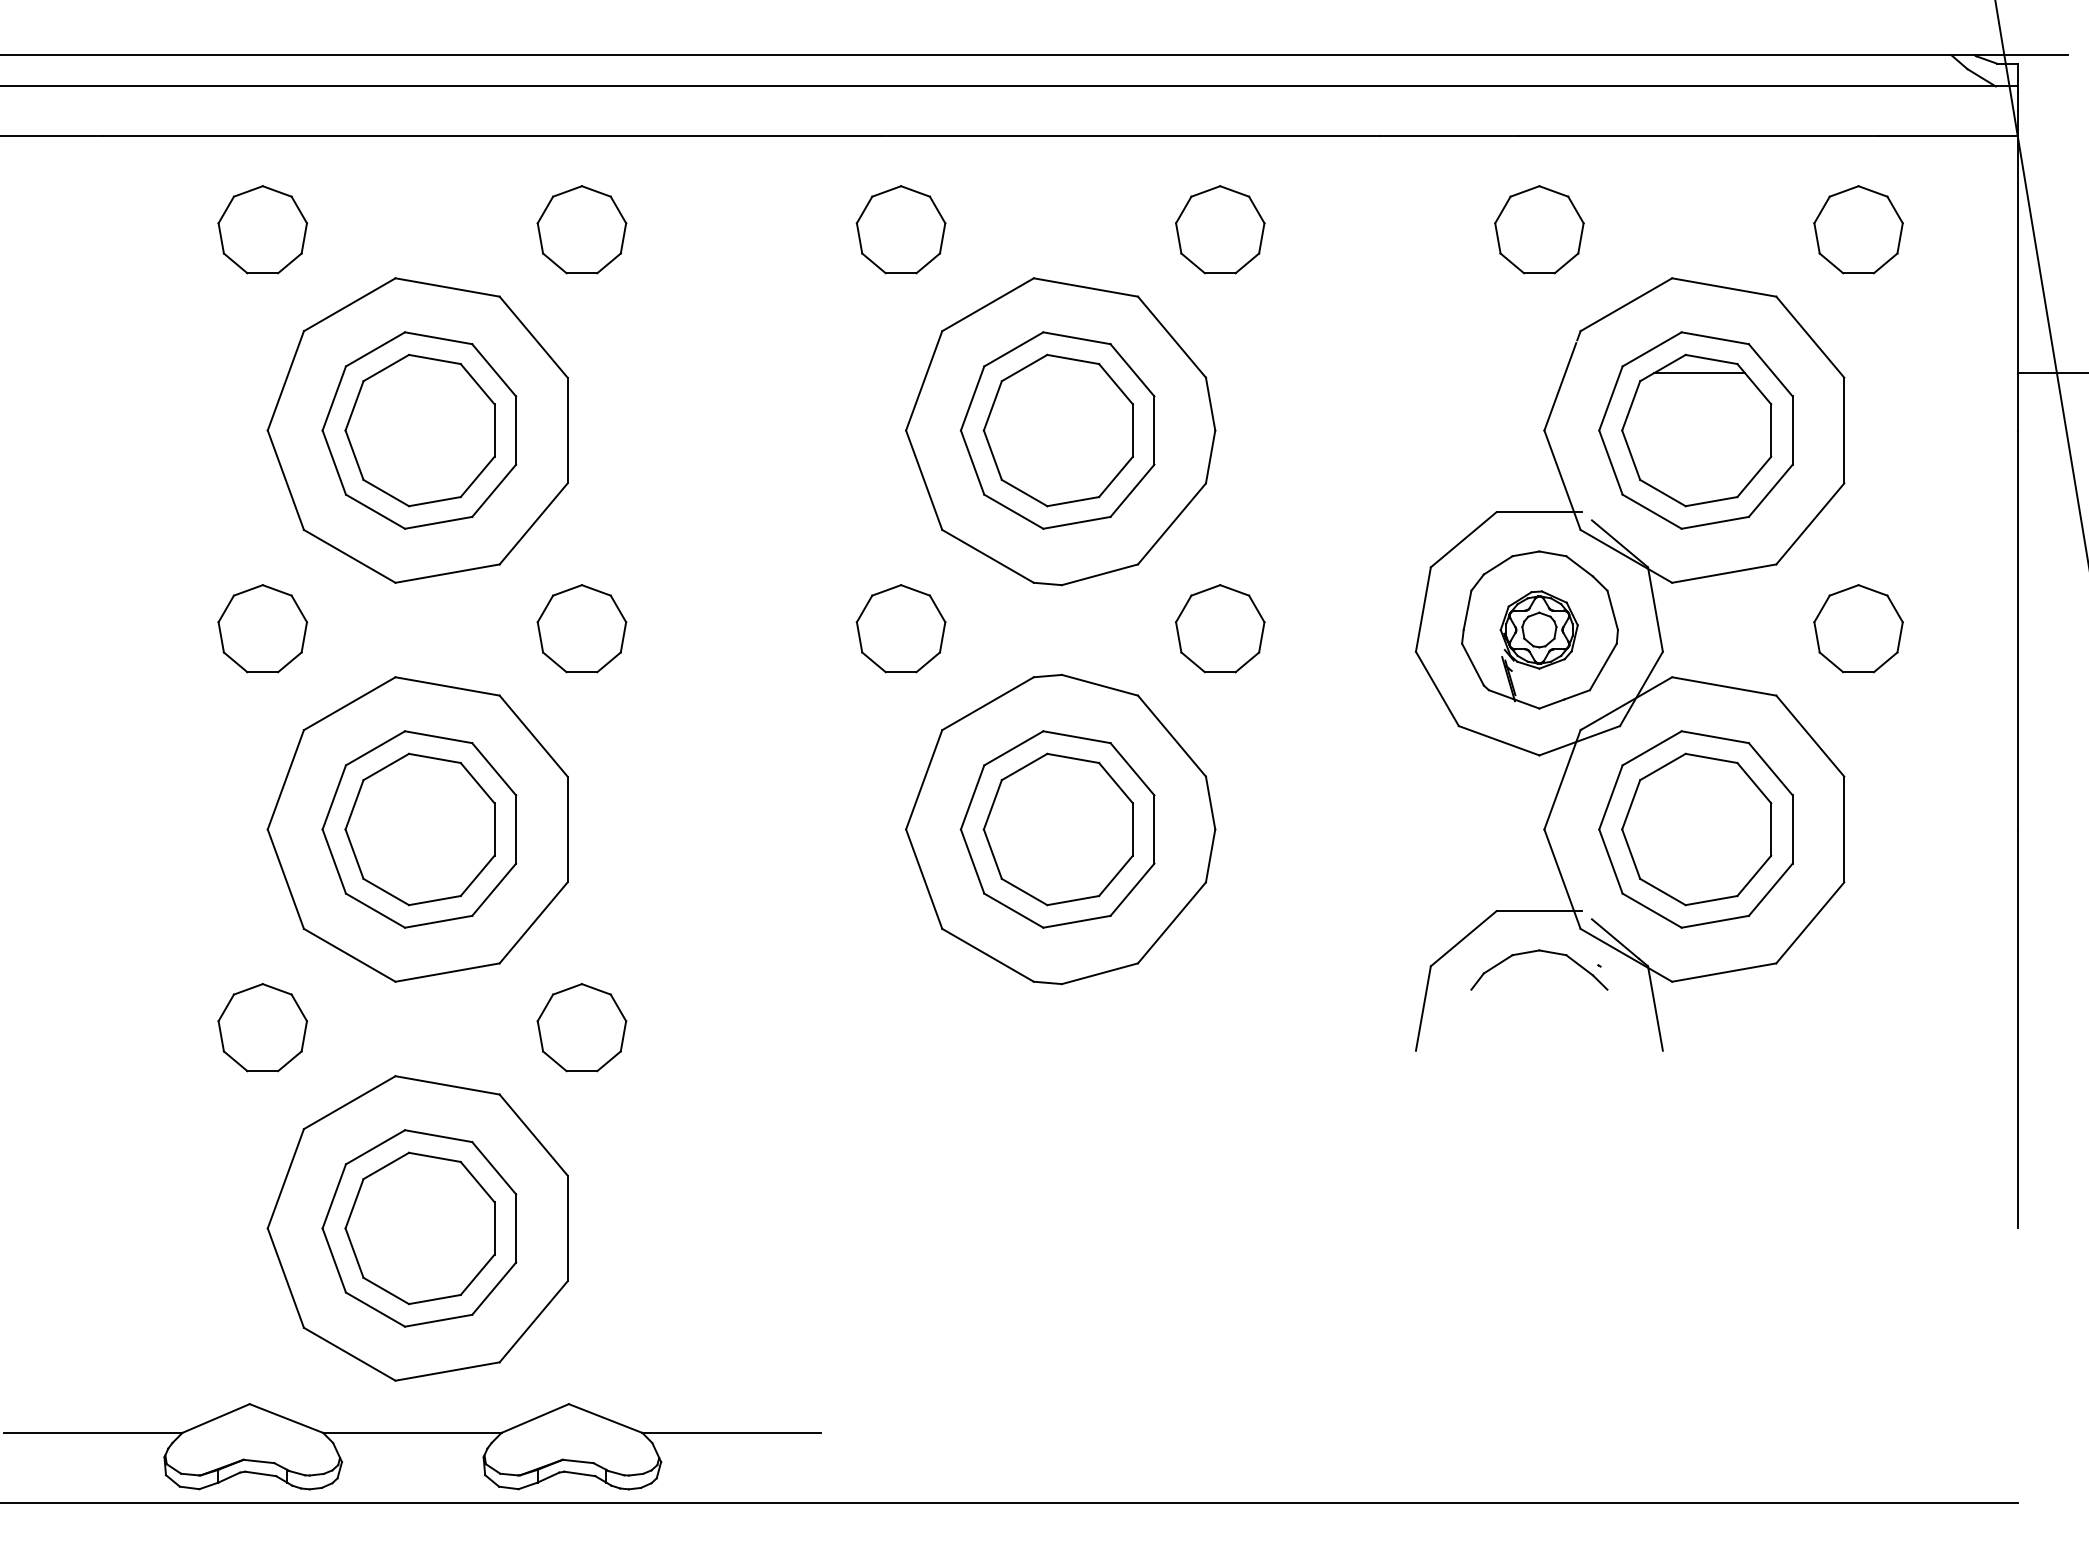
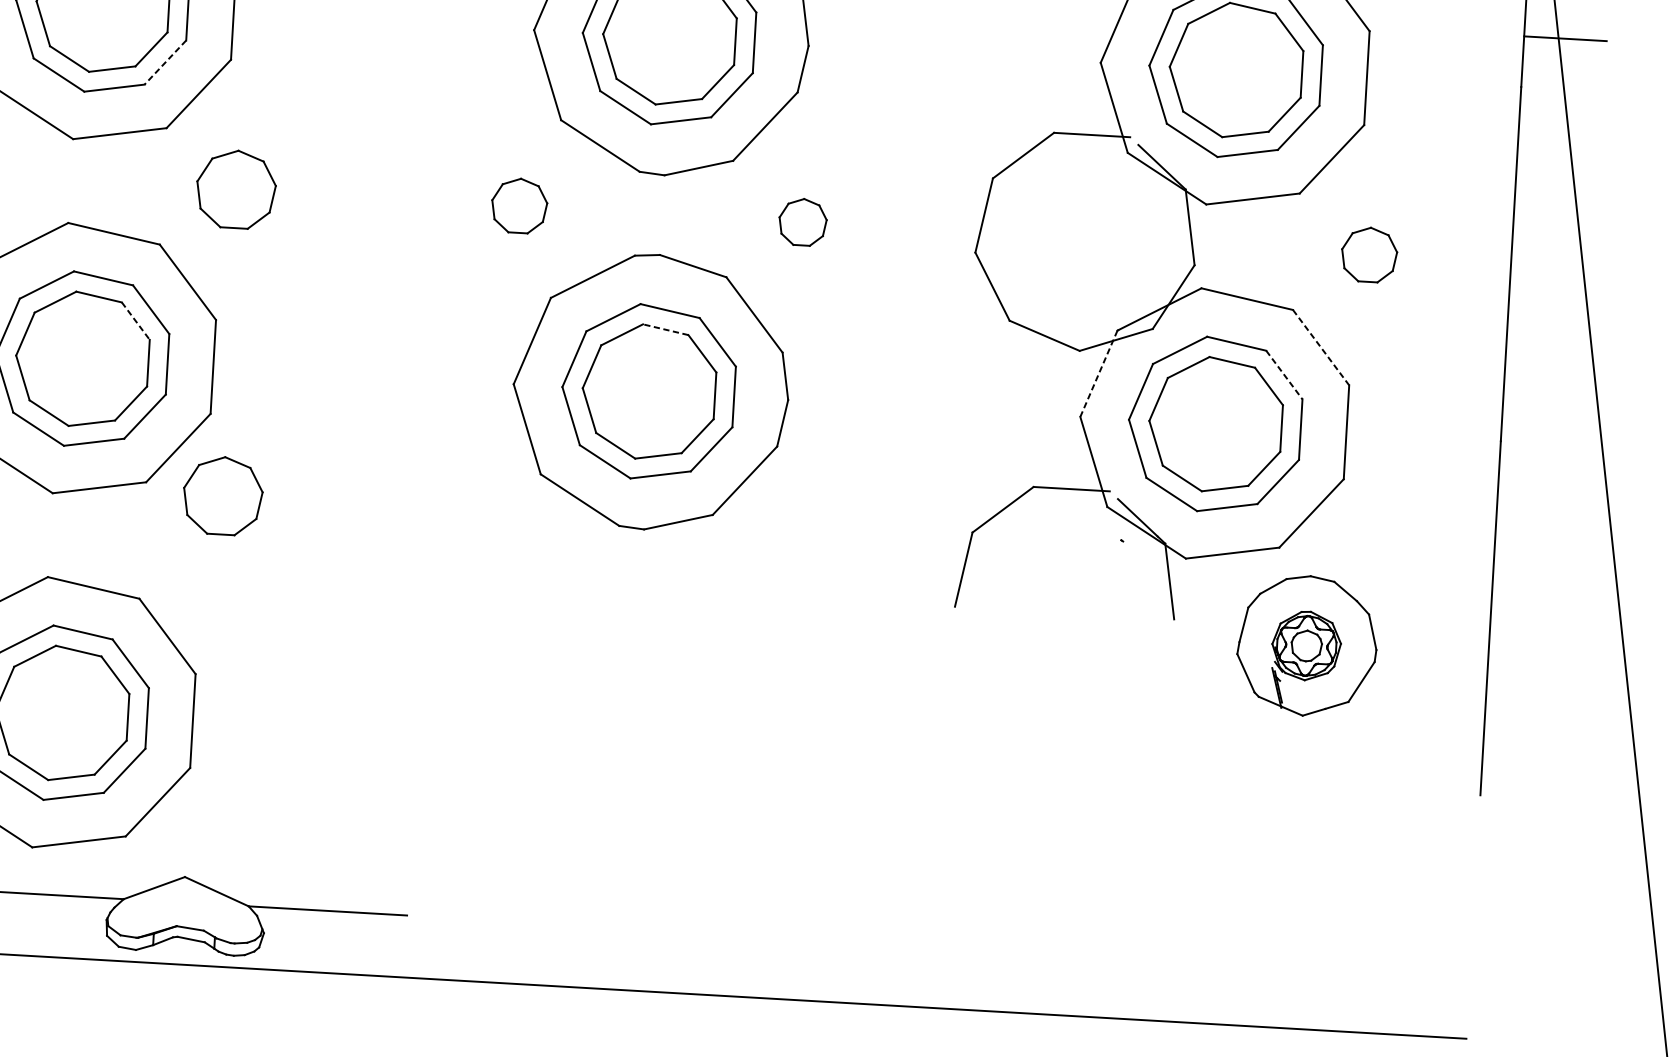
line: (1699, 373) -> (1241, 20), removed
line: (493, 491) -> (164, 63), solid -> dashed
part: (900, 628) -> (519, 205), size x0.7
part: (1220, 628) -> (803, 221), size x0.6
part: (1858, 628) -> (1369, 254), size x0.7
part: (1539, 629) -> (1306, 645), moved
line: (1810, 736) -> (1321, 347), solid -> dashed
line: (1072, 758) -> (665, 329), solid -> dashed
line: (1771, 769) -> (1284, 375), solid -> dashed
line: (1562, 779) -> (1098, 373), solid -> dashed
line: (477, 783) -> (135, 321), solid -> dashed
part: (1543, 952) -> (1073, 526), removed
part: (581, 1027) -> (222, 495), moved

